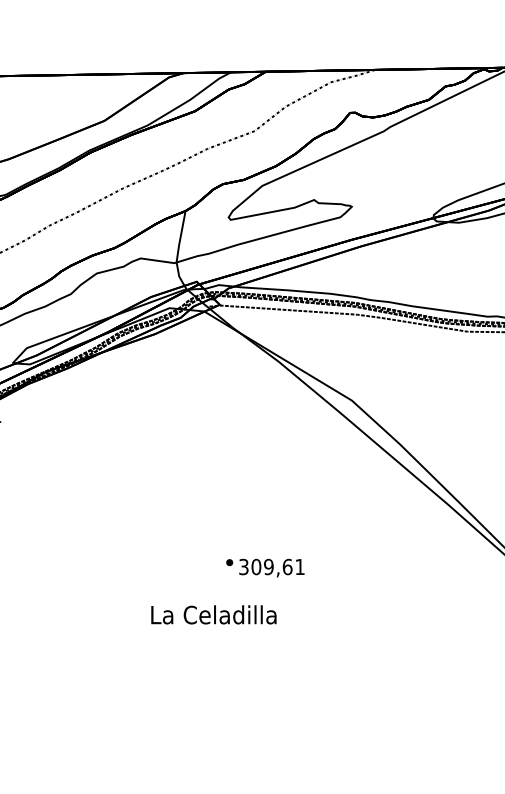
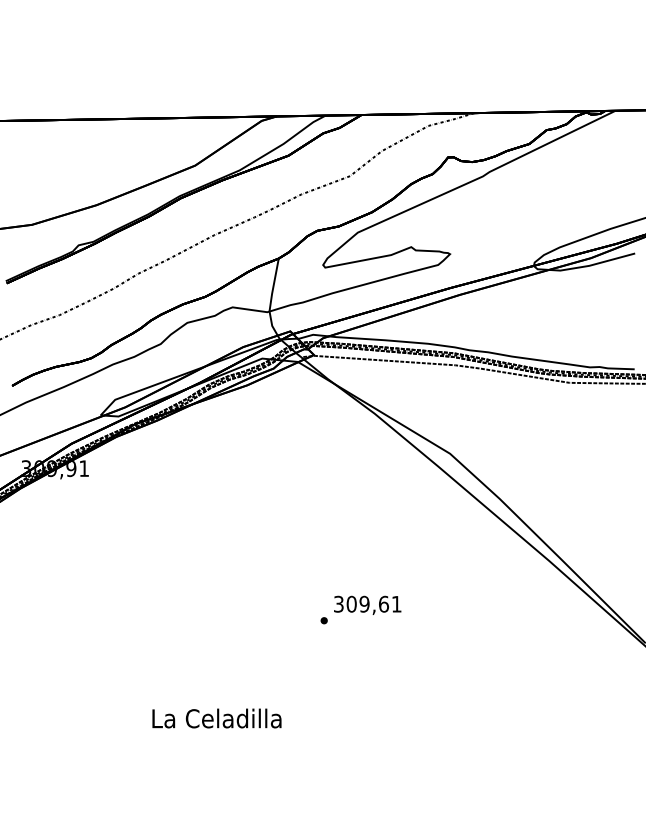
text: (271, 567) -> (367, 604), moved
text: (213, 614) -> (216, 718), moved

